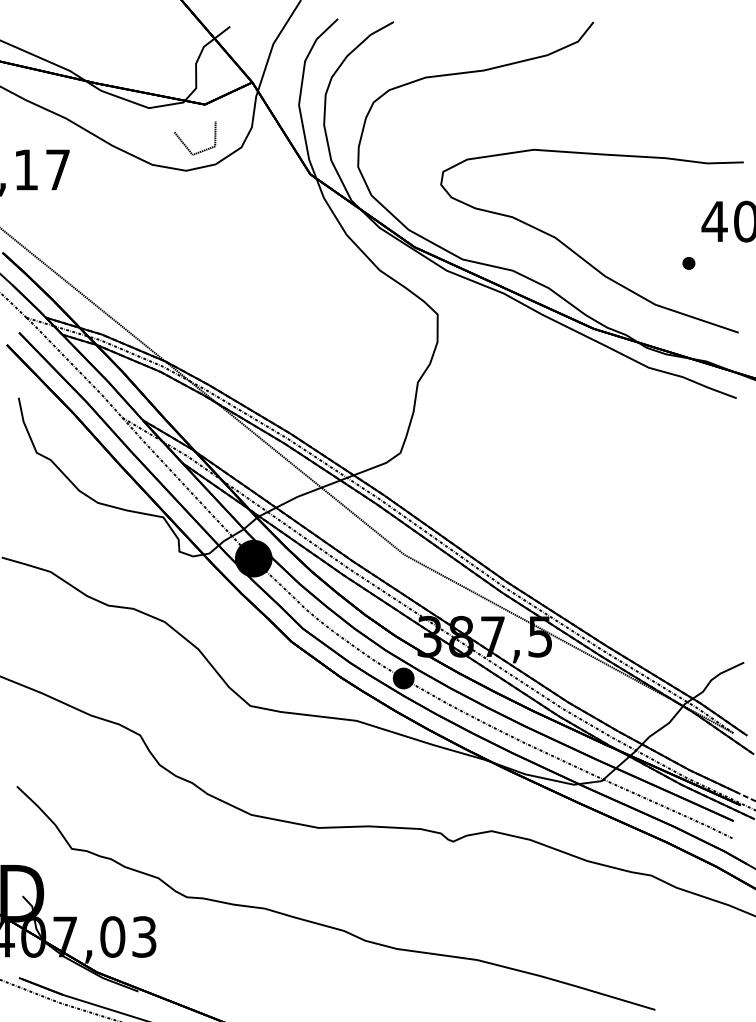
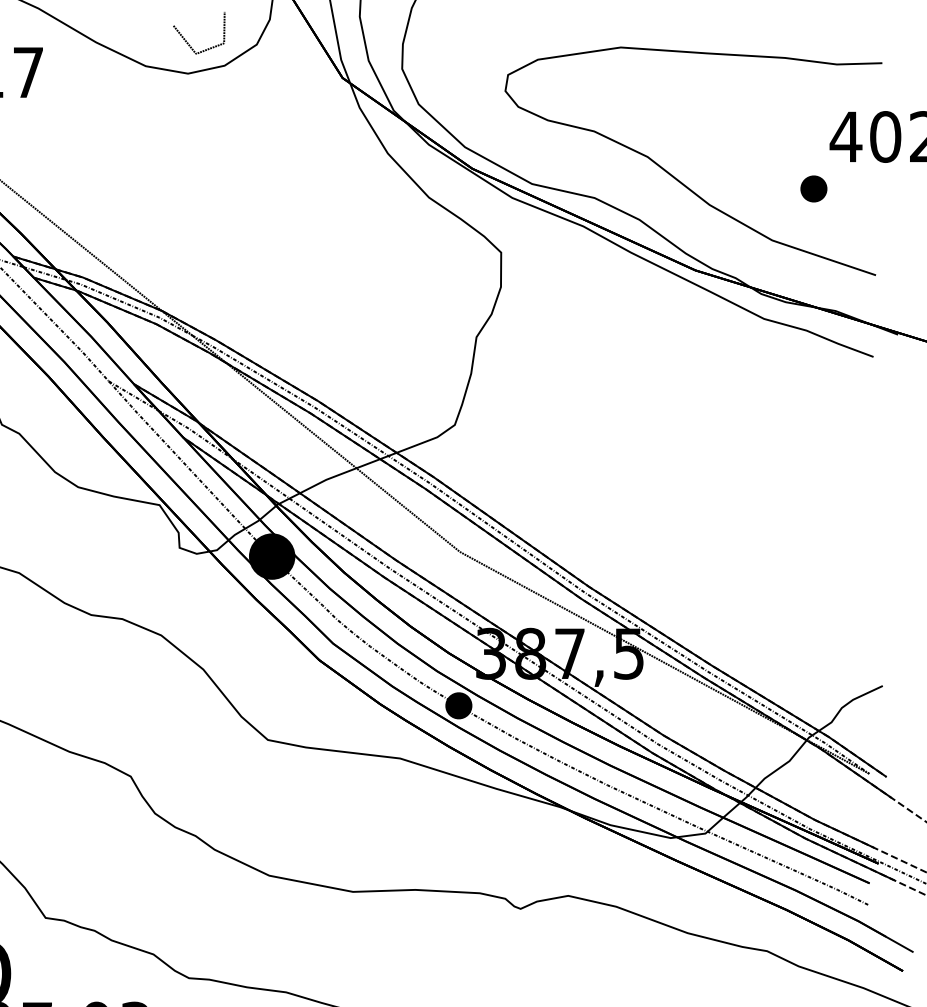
part: (688, 263) -> (813, 189), size x1.67

